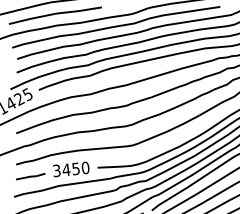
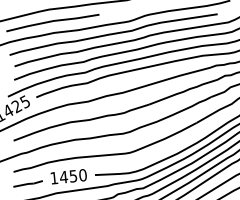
text: (56, 170) -> (53, 177), 3450 -> 1450

